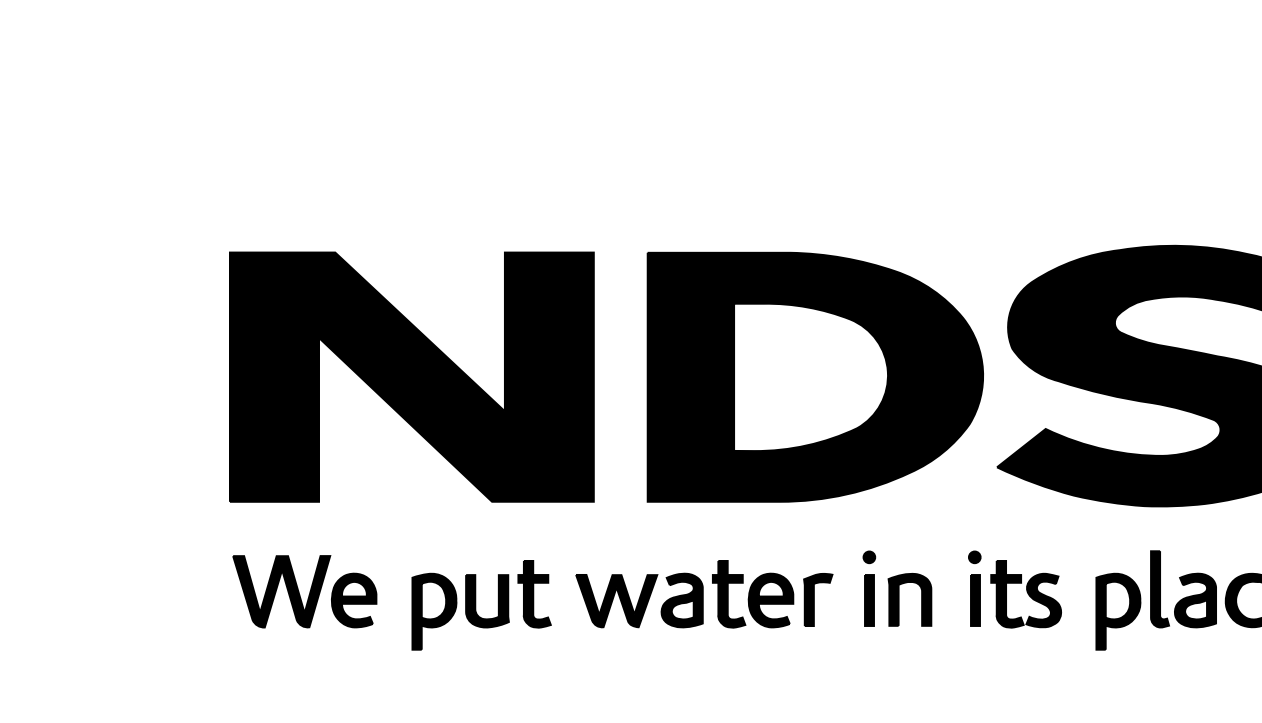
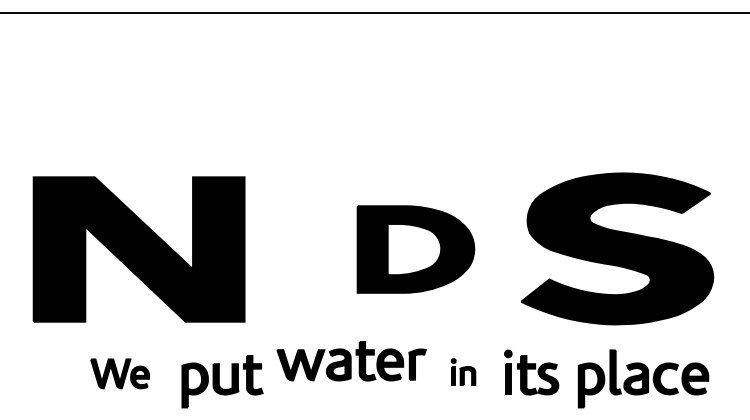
part: (410, 377) -> (138, 249), moved
part: (814, 377) -> (415, 249), size x0.6
part: (897, 587) -> (463, 371), size x0.6
part: (303, 591) -> (119, 373), size x0.7
part: (704, 594) -> (351, 361), moved

